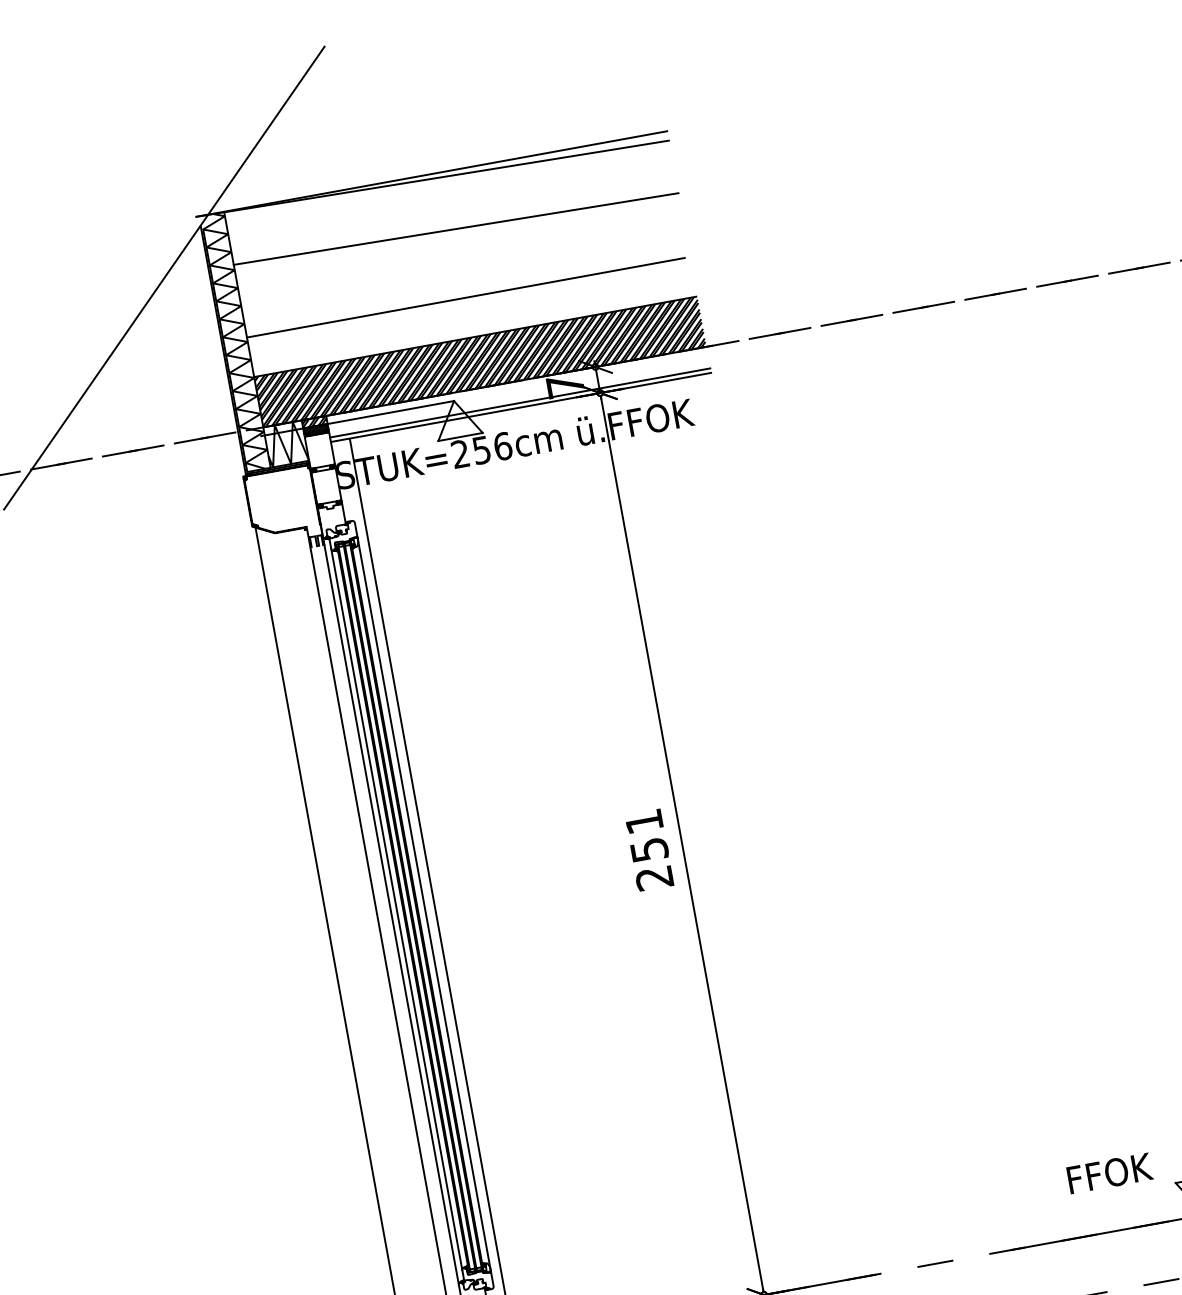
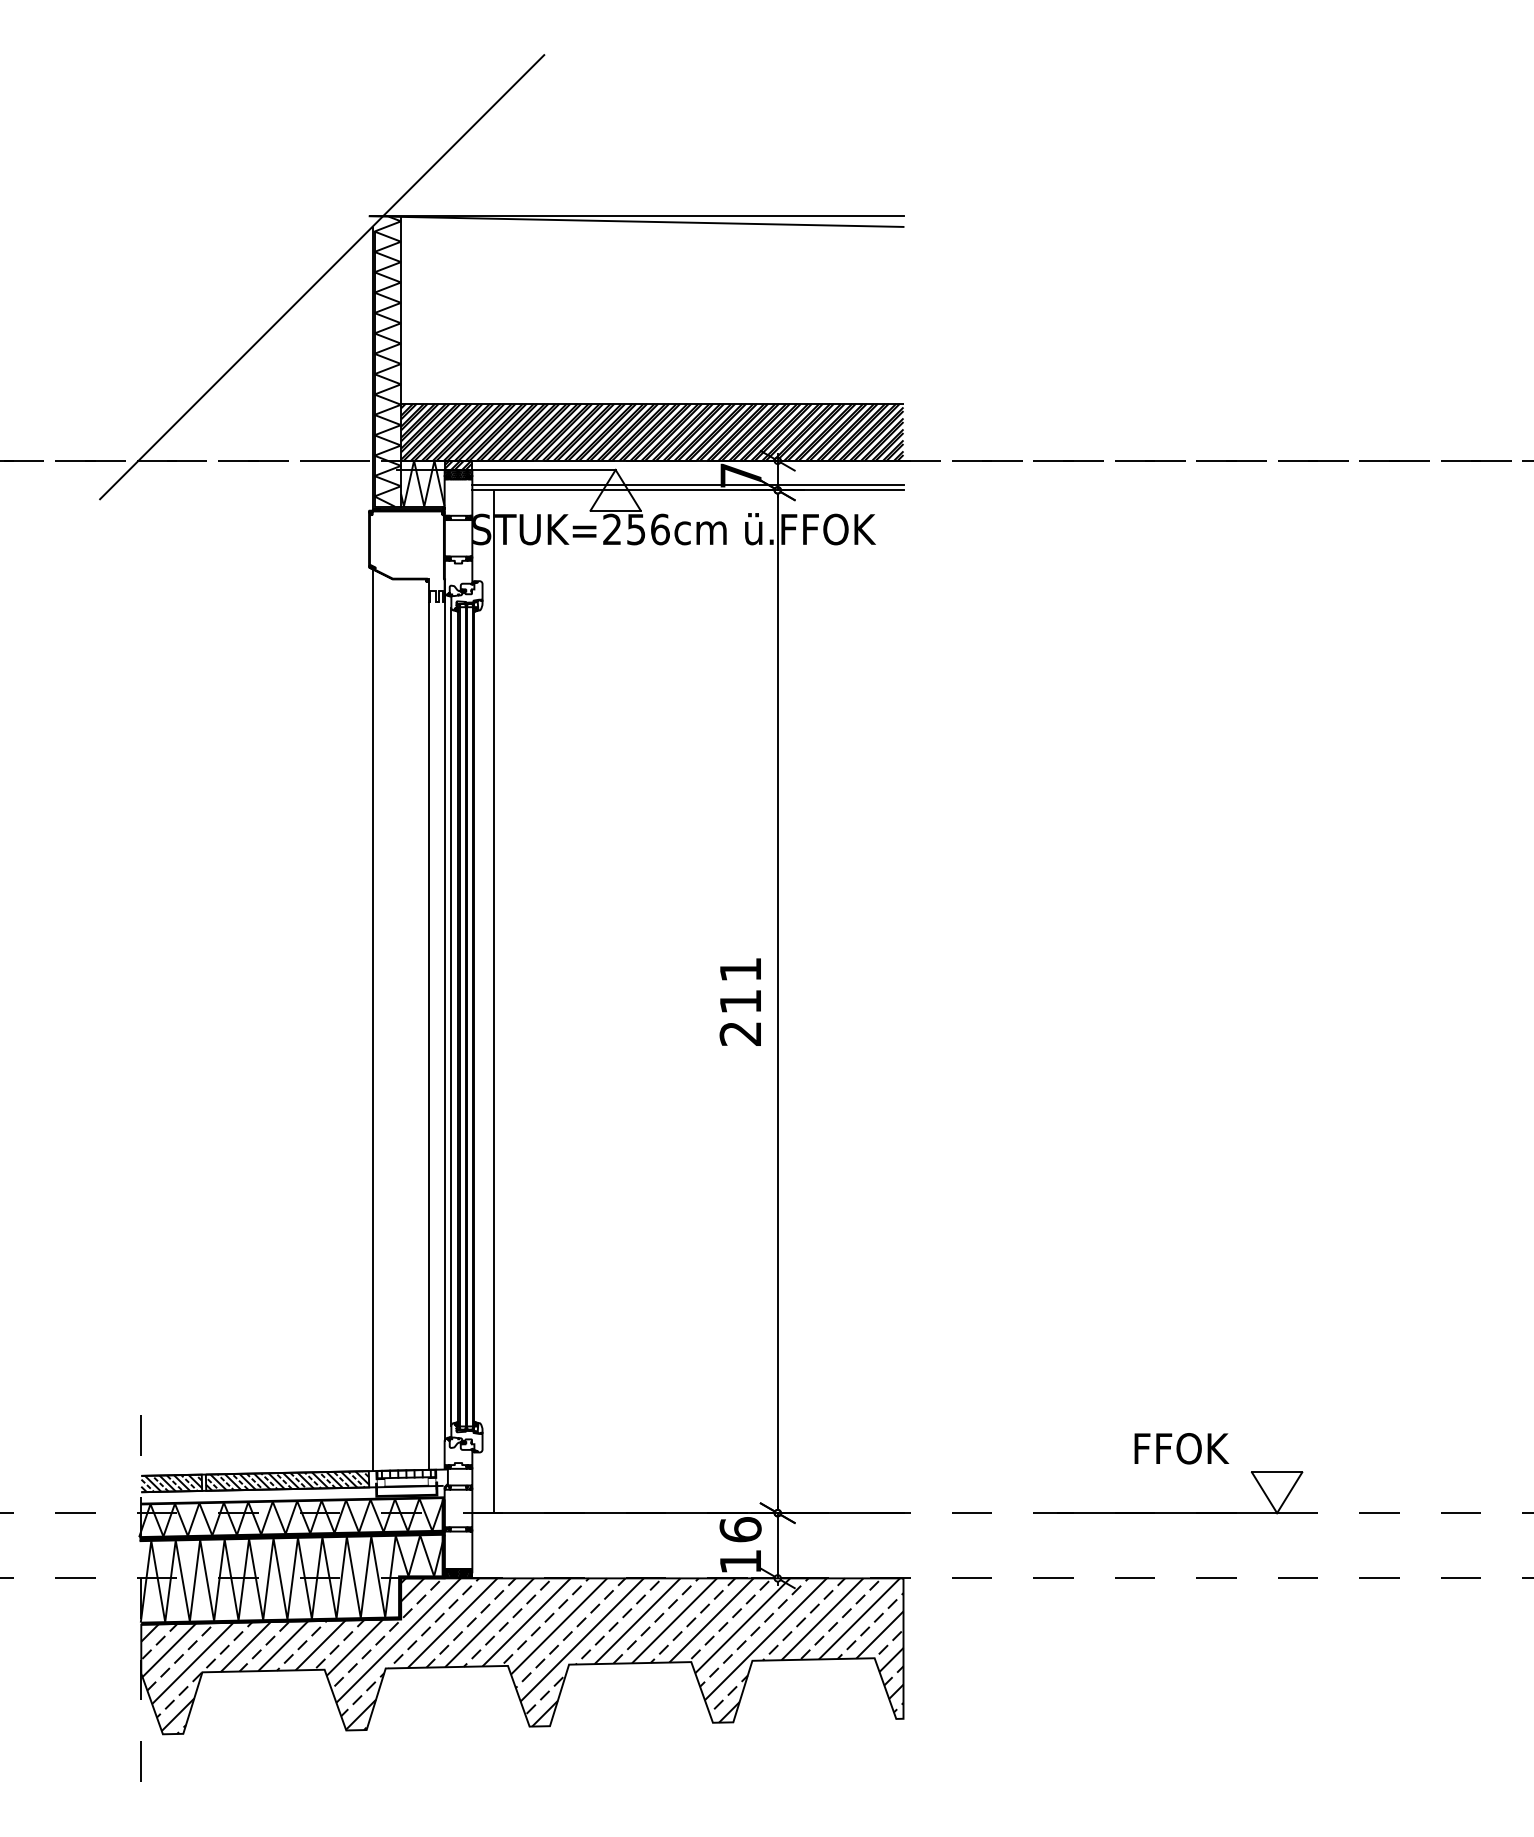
line: (456, 228) -> (652, 281), removed
line: (466, 297) -> (649, 358), removed
text: (649, 849) -> (740, 1001), 251 -> 211
line: (424, 904) -> (482, 1016), removed

